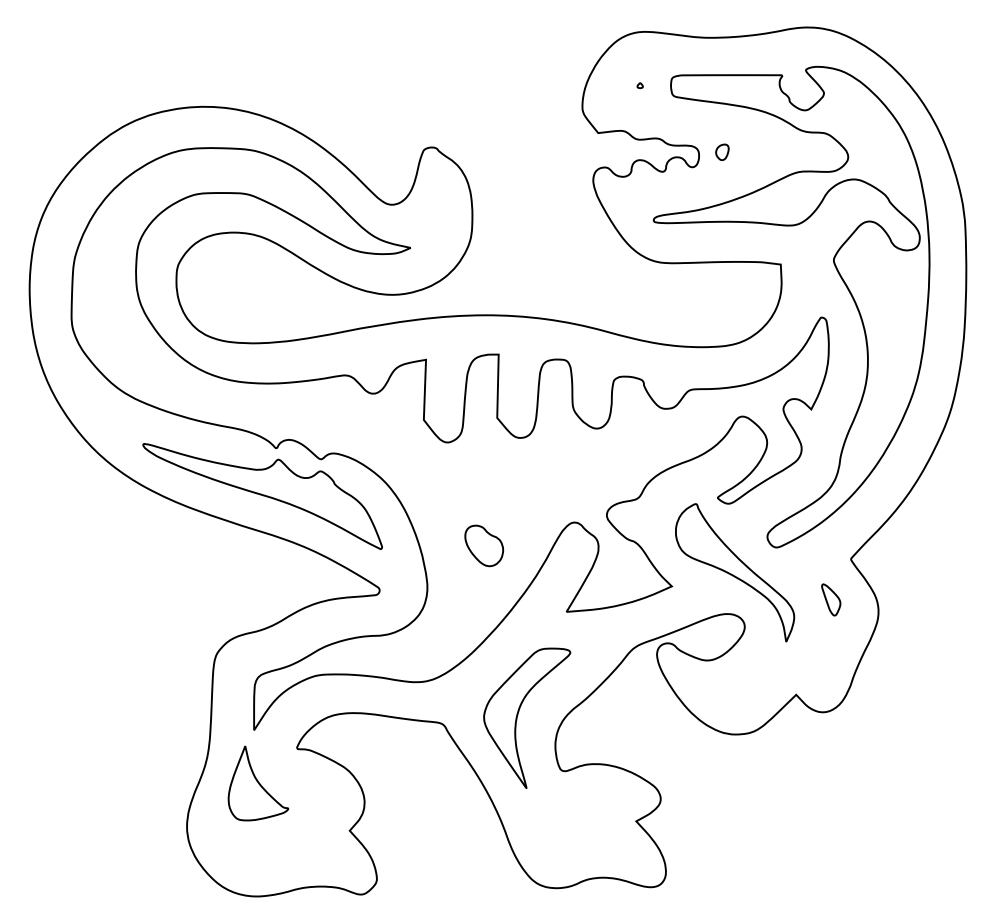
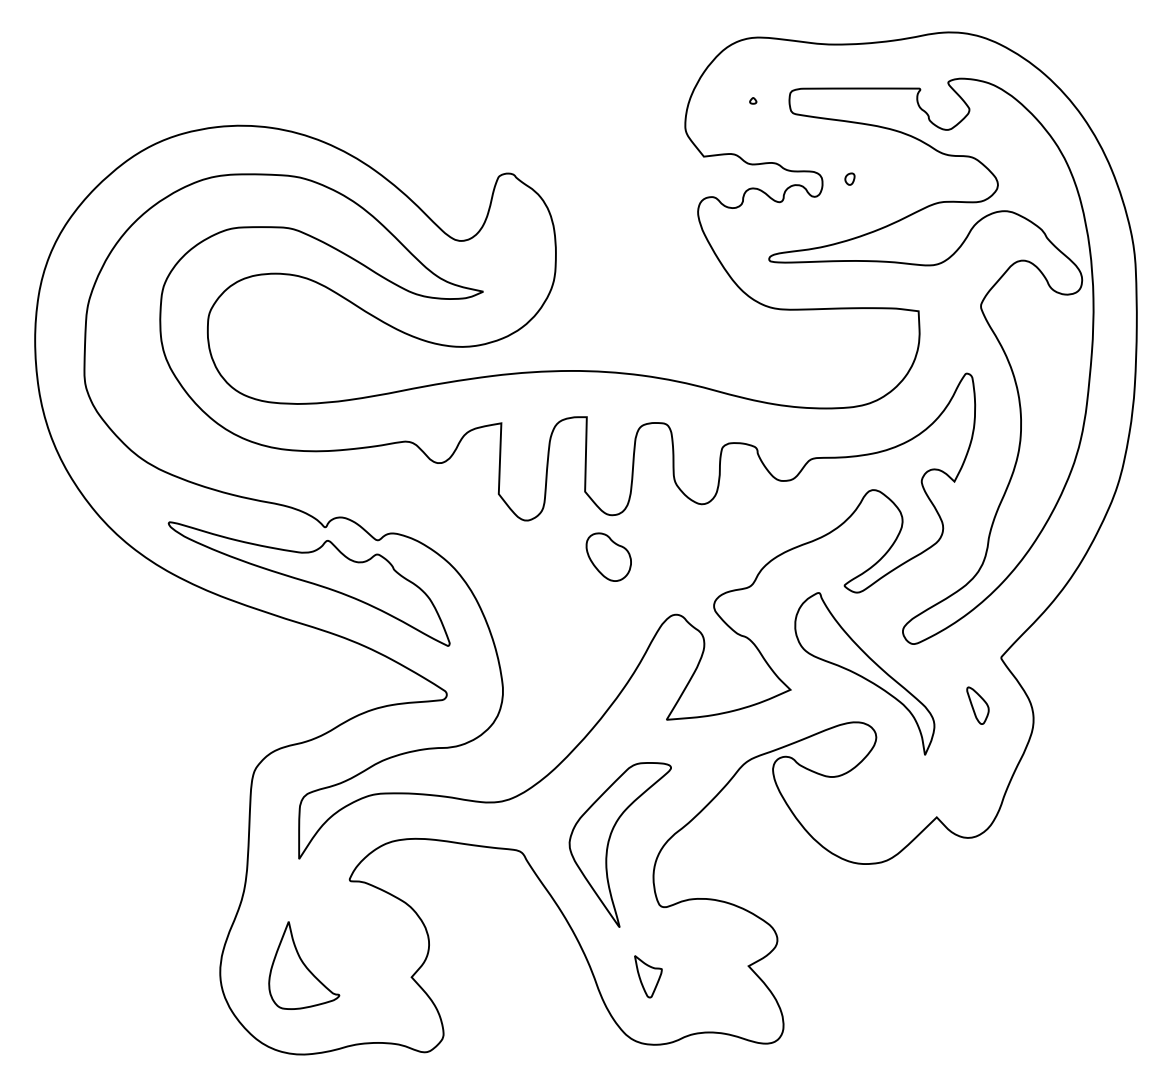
part: (722, 151) -> (849, 178), size x0.62
part: (483, 545) -> (608, 556), moved
part: (258, 783) -> (304, 965), moved
part: (551, 830) -> (648, 976), added

